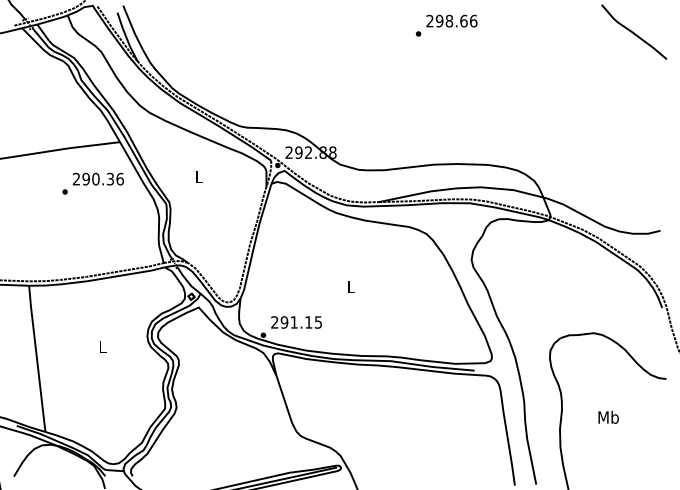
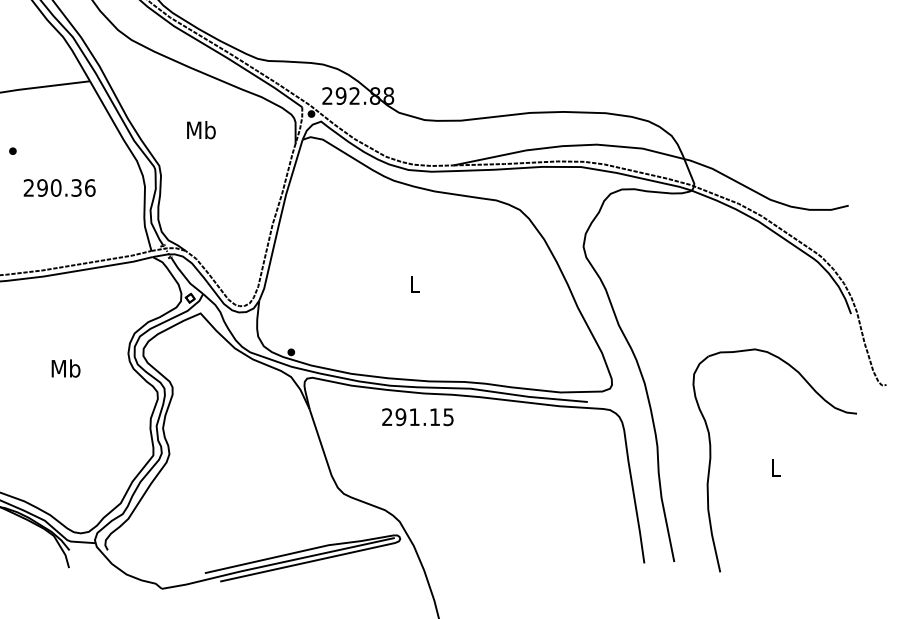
text: (199, 176) -> (201, 129), L -> Mb
text: (97, 178) -> (58, 187), moved
text: (296, 322) -> (417, 417), moved
text: (102, 346) -> (65, 368), L -> Mb
text: (608, 416) -> (775, 466), Mb -> L

